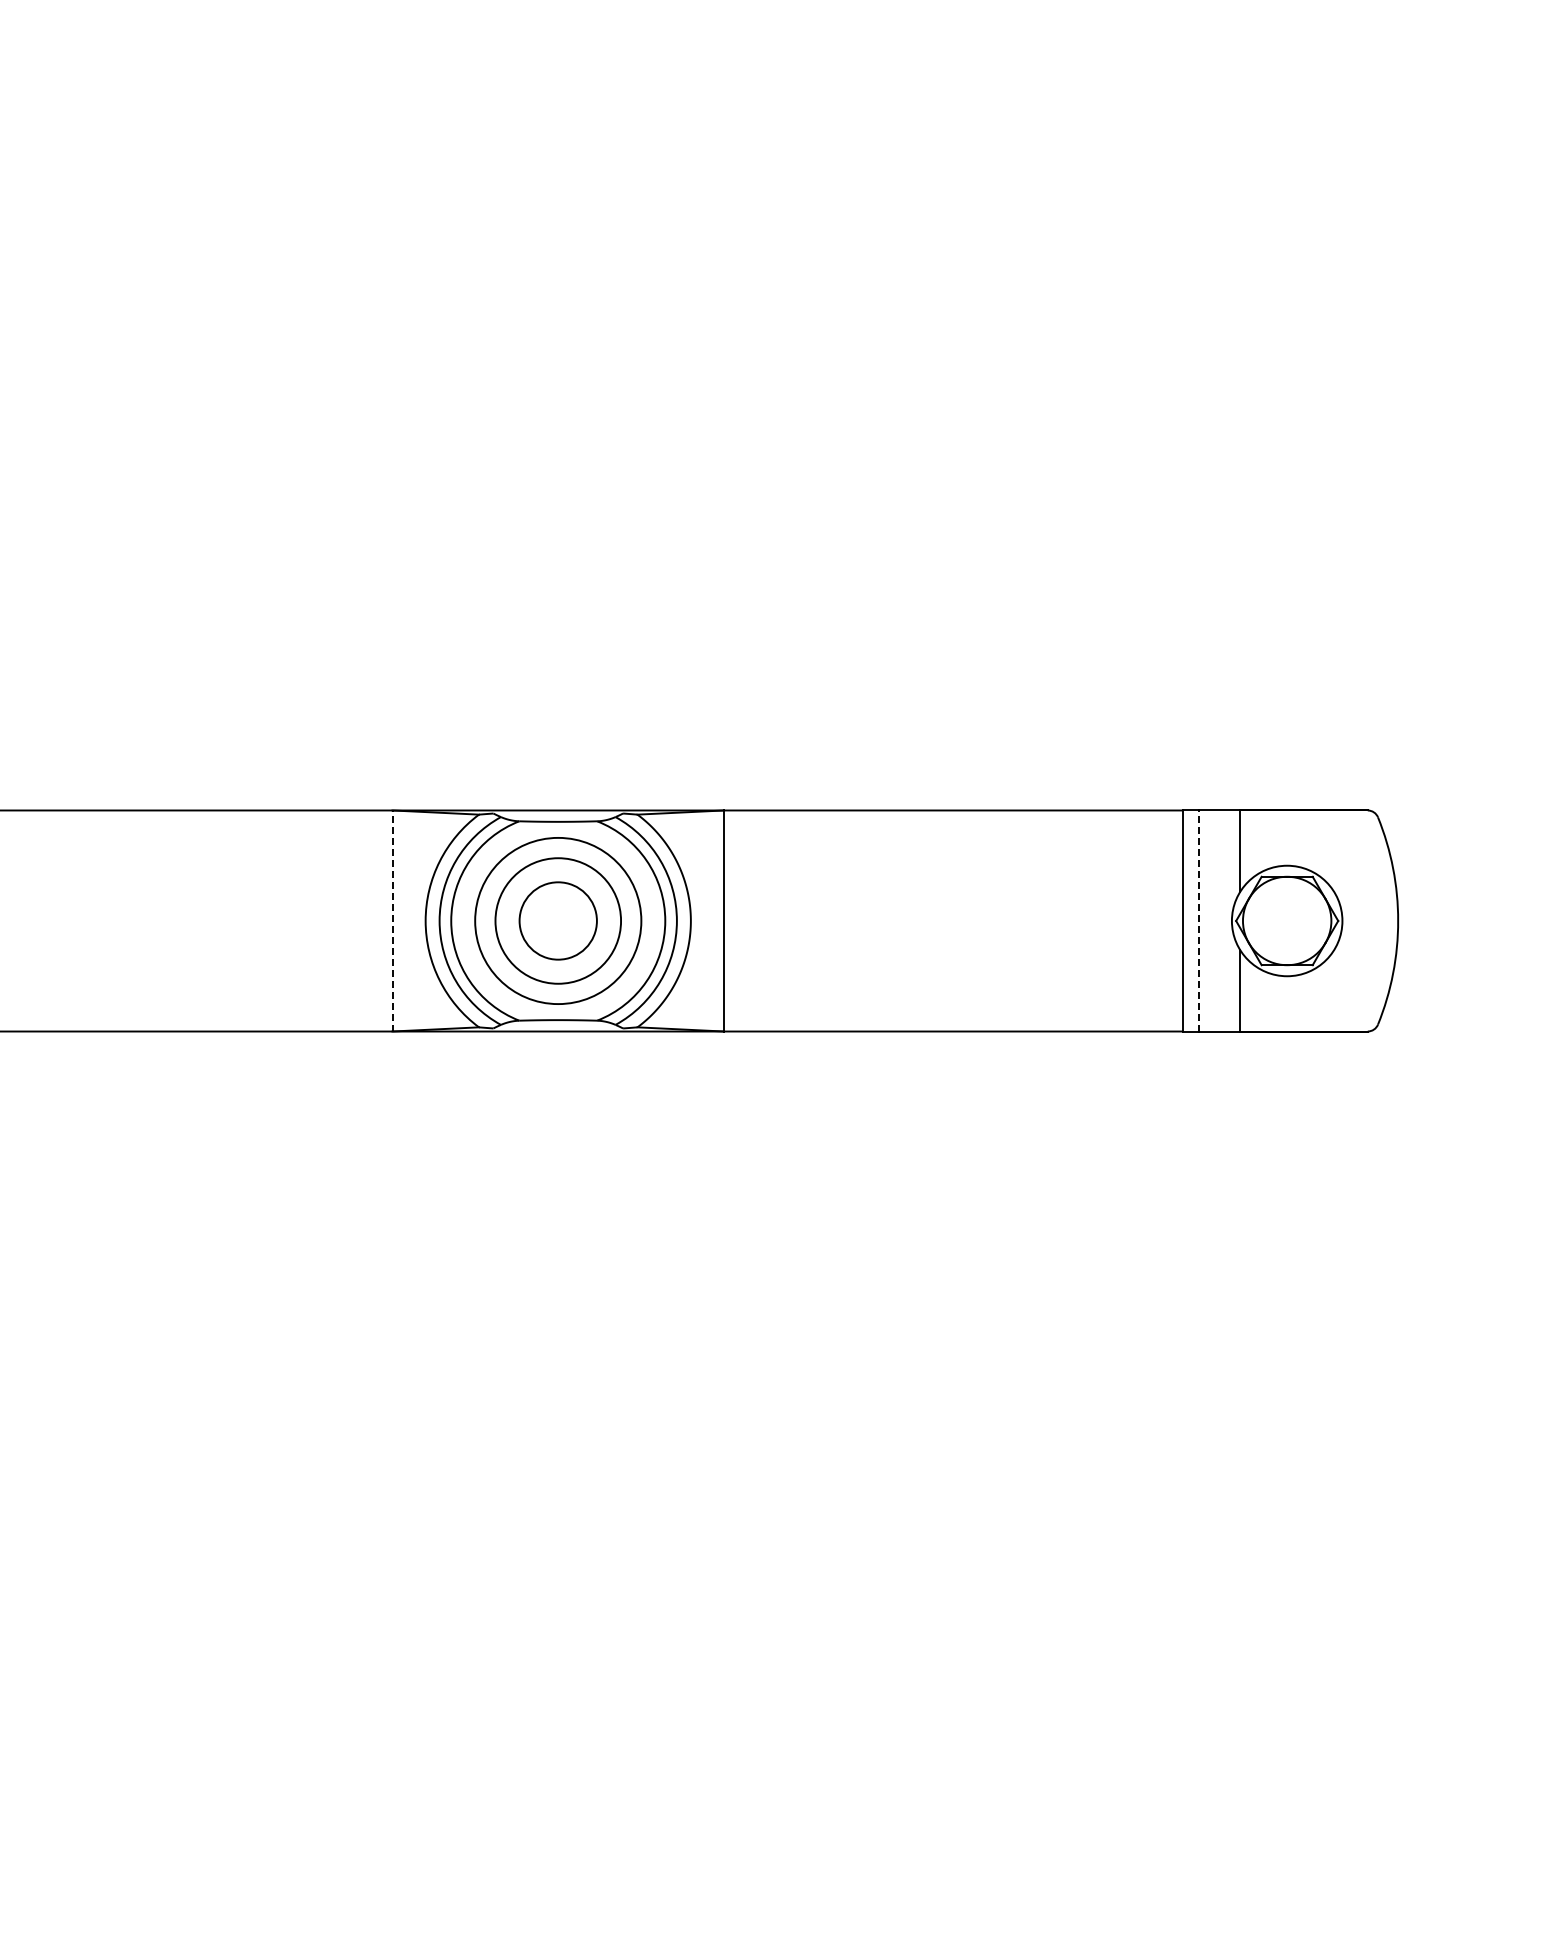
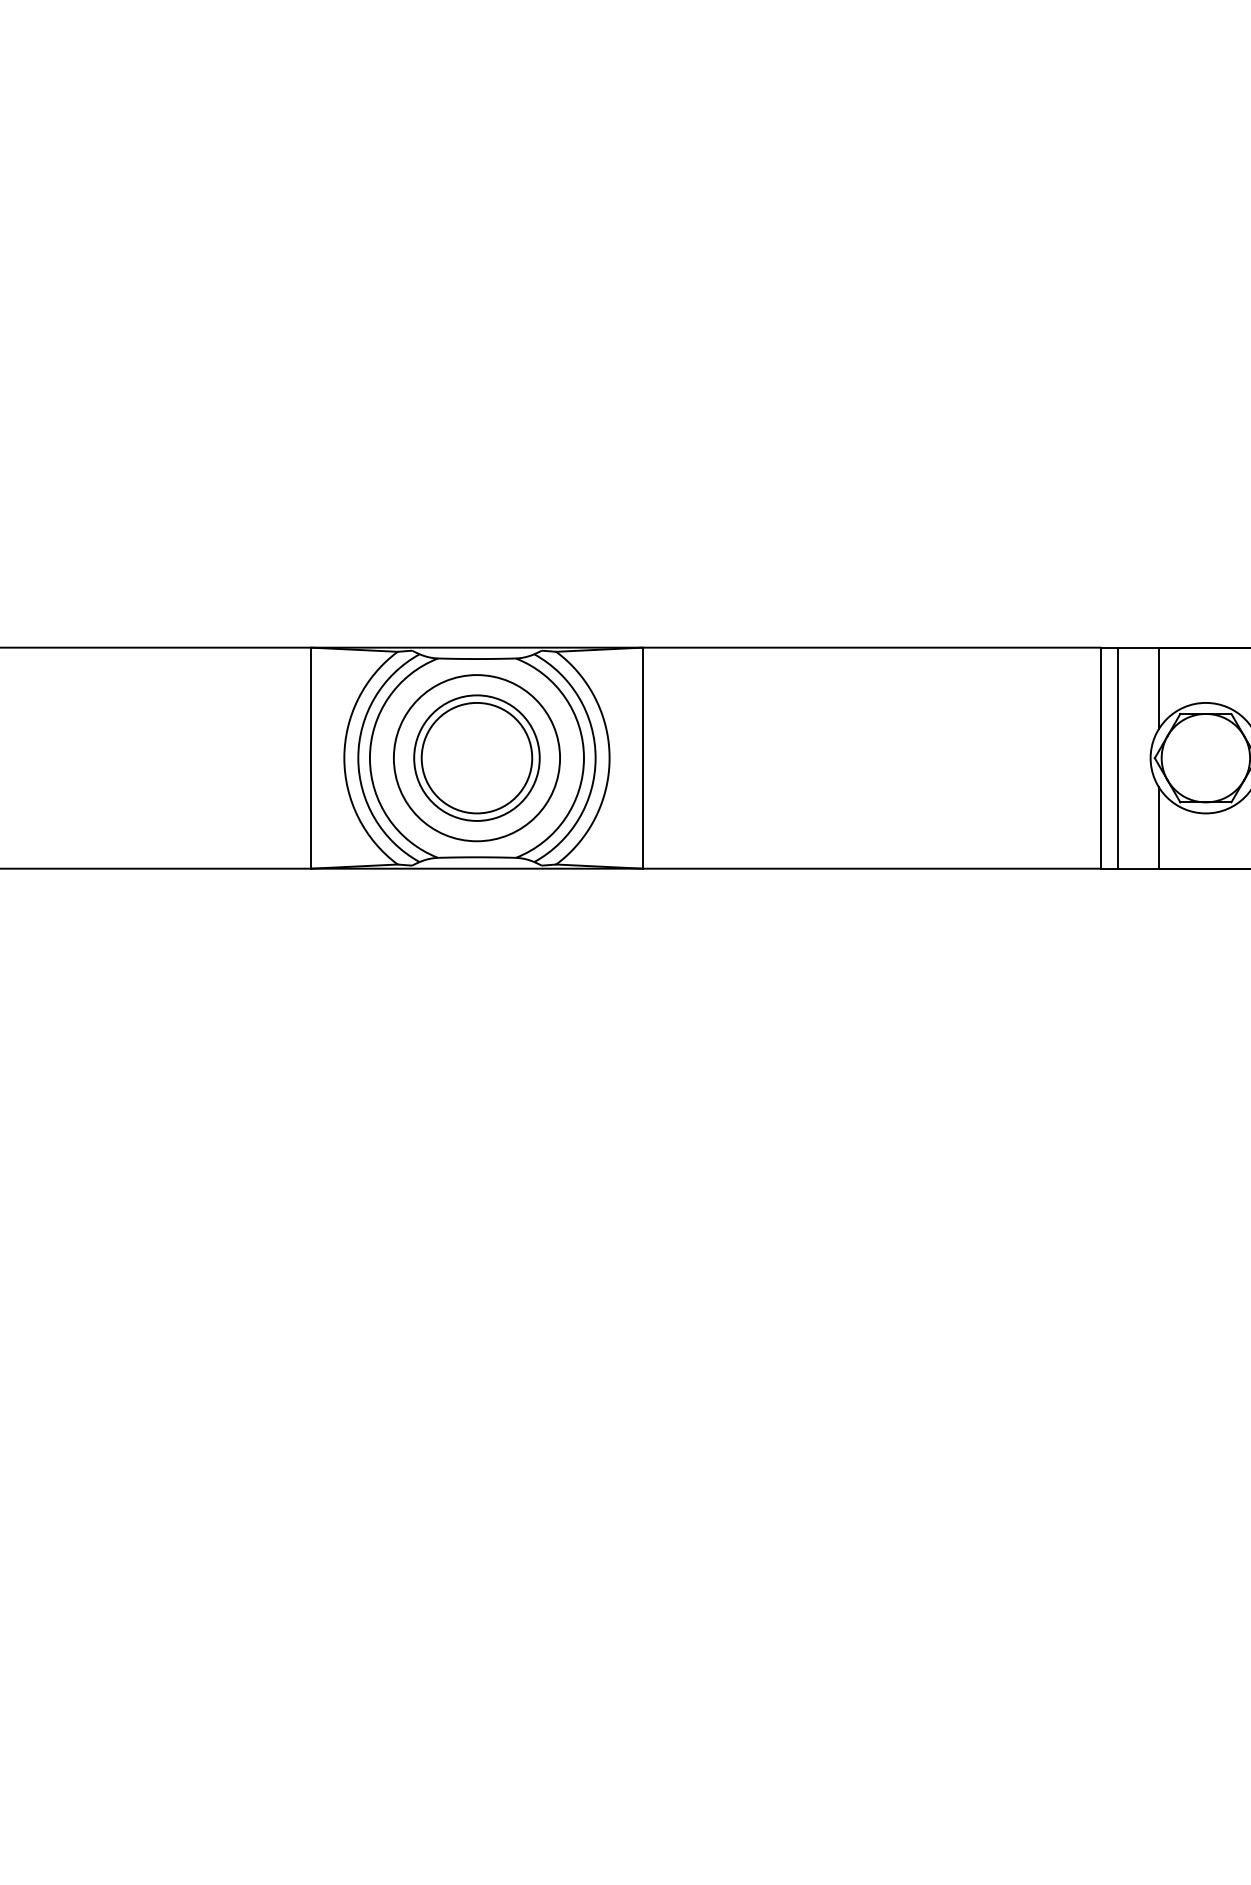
circle: (558, 920) -> (477, 757), size x1.43
line: (392, 921) -> (311, 758), dashed -> solid
line: (1199, 921) -> (1118, 758), dashed -> solid

